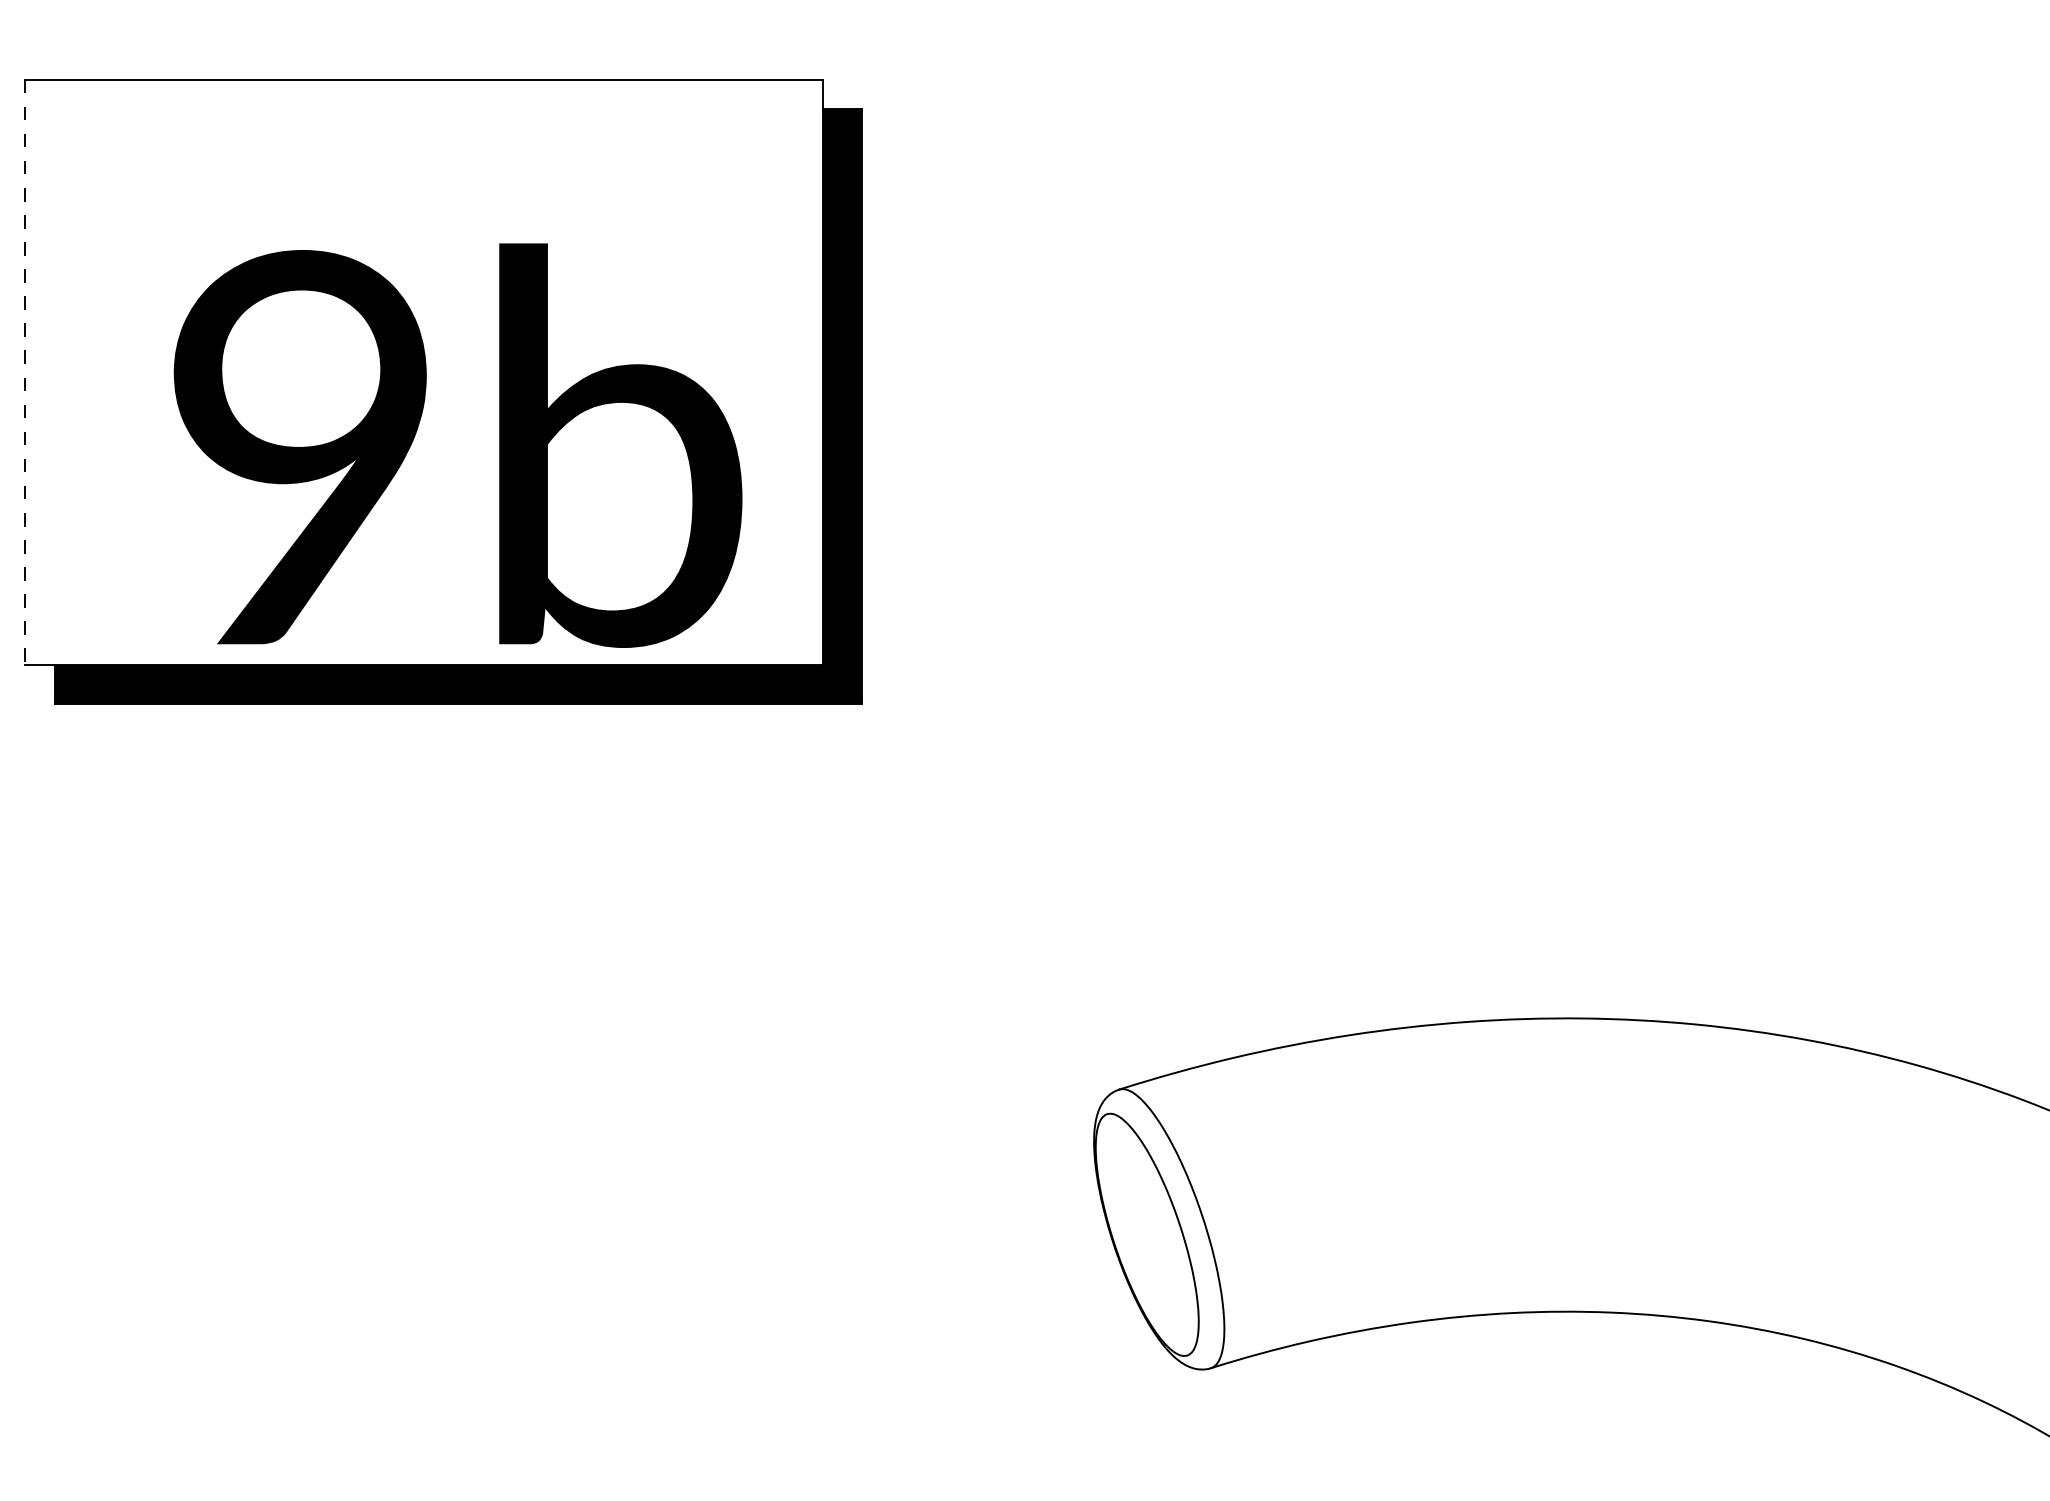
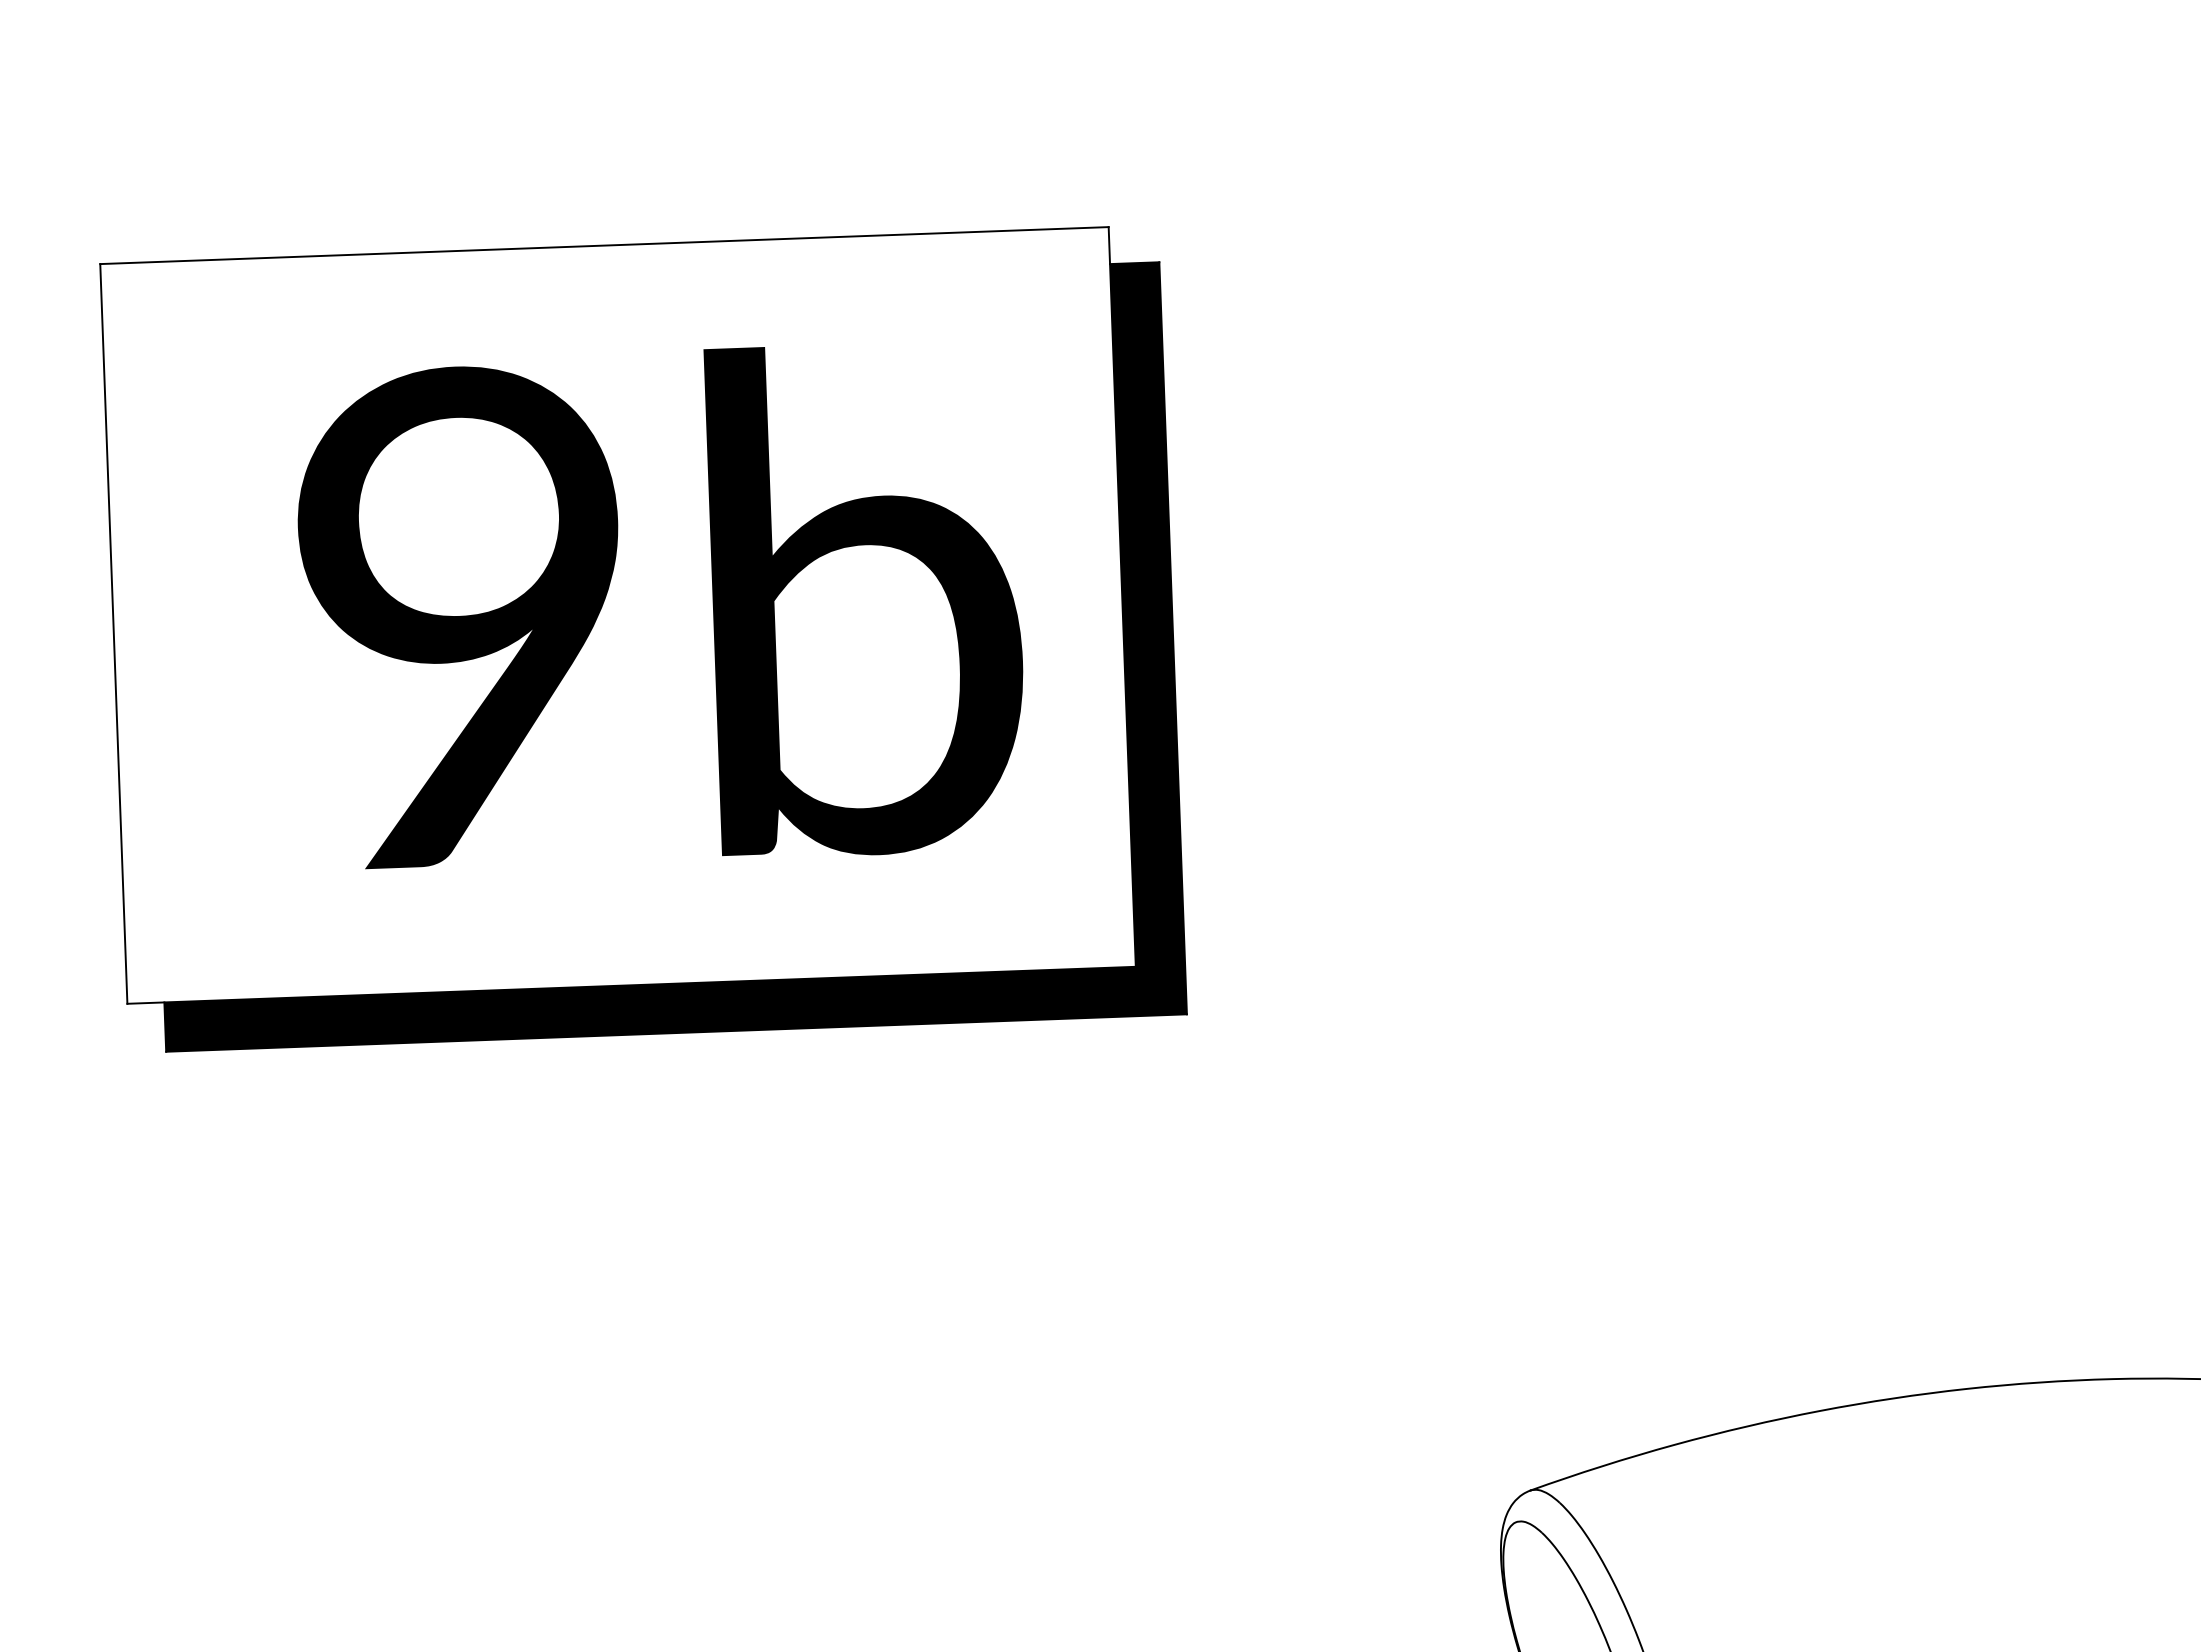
line: (25, 372) -> (114, 634), dashed -> solid
text: (457, 445) -> (660, 606), moved

